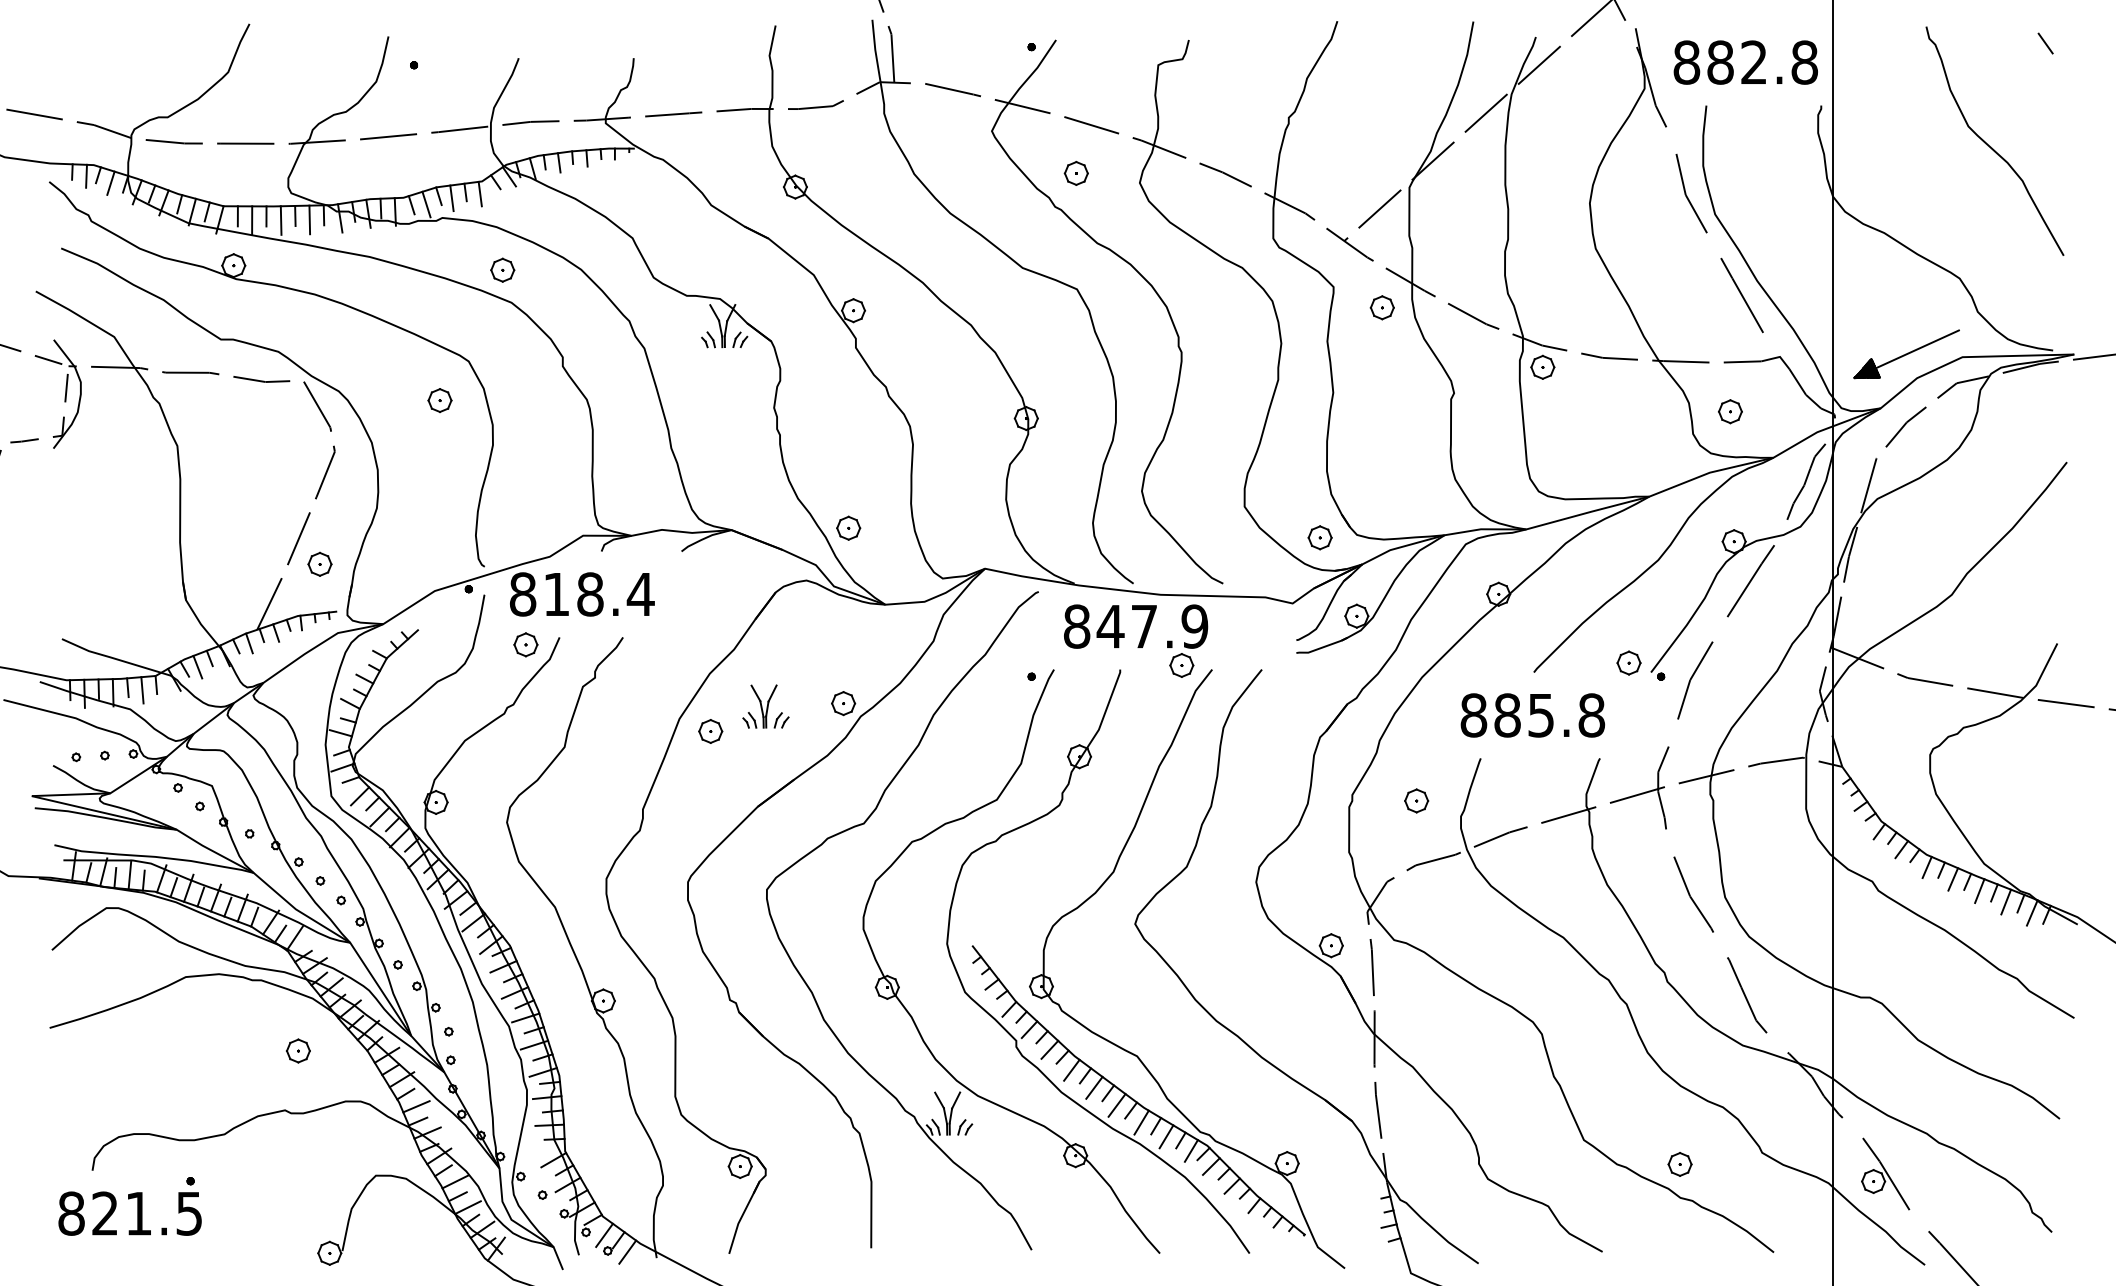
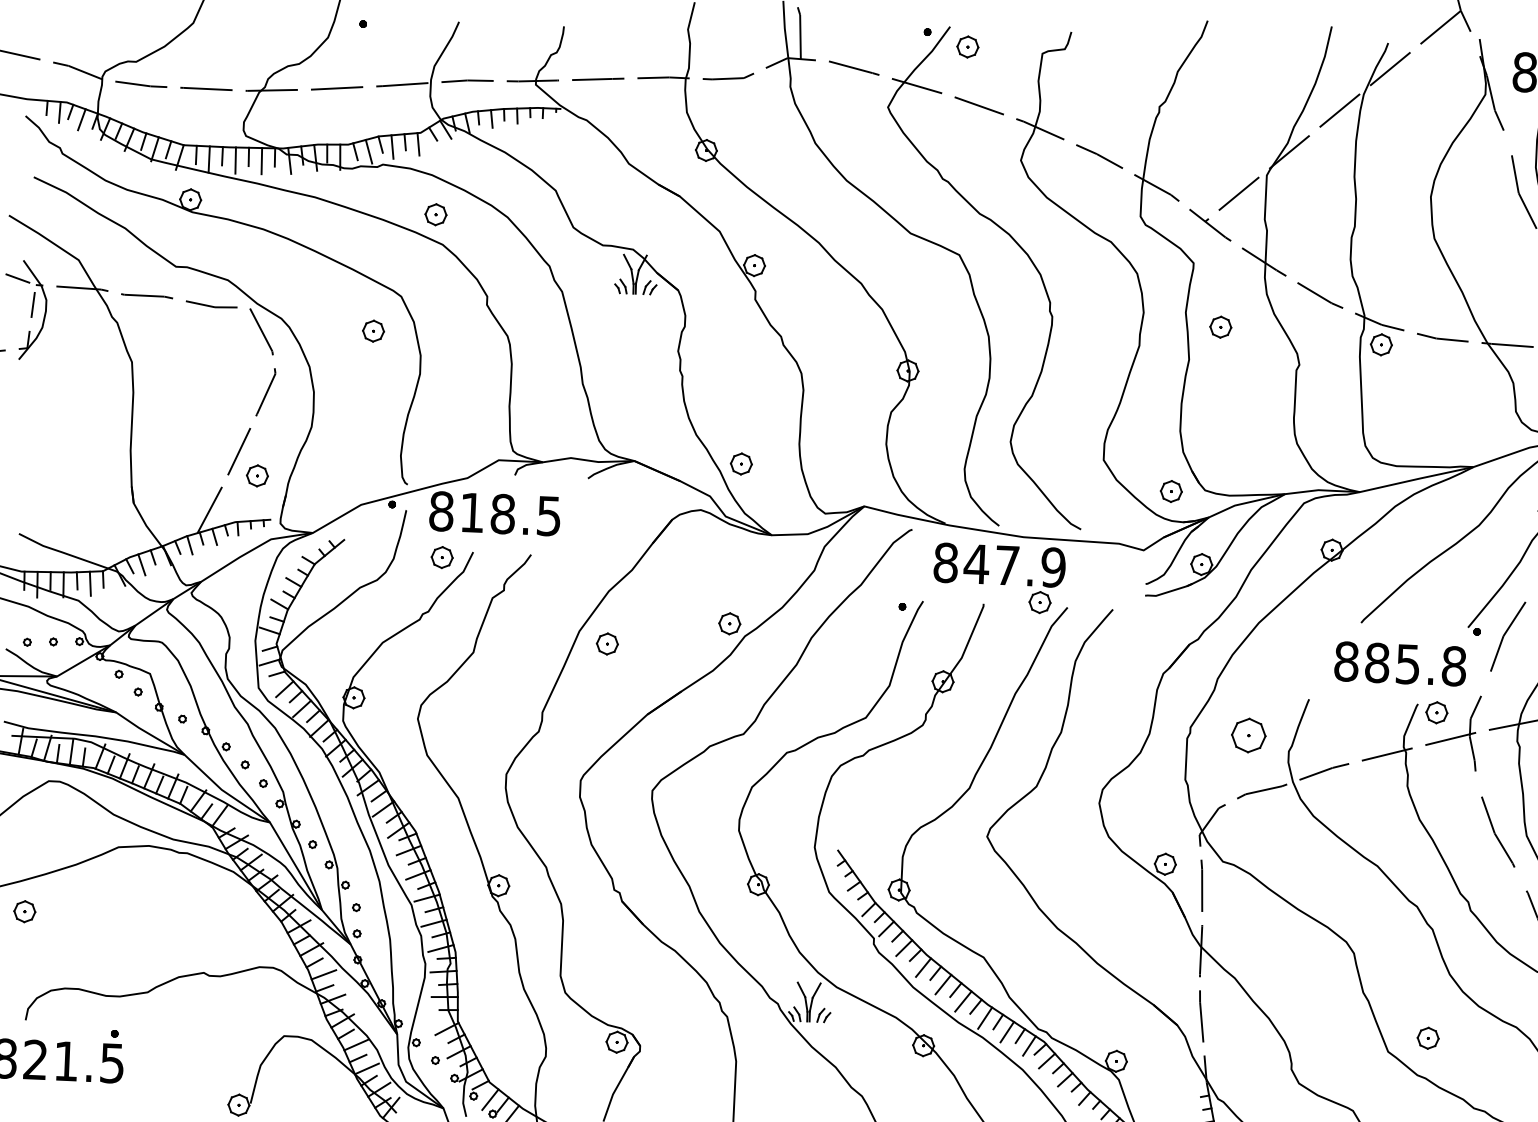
part: (1075, 172) -> (967, 46), moved
part: (1381, 307) -> (1220, 326), moved
text: (640, 594) -> (548, 516), 818.4 -> 818.5
part: (1628, 662) -> (1436, 712), moved
part: (765, 706) -> (658, 623), removed
text: (1532, 715) -> (1400, 664), moved
part: (1416, 800) -> (1248, 735), size x1.6
part: (298, 1050) -> (24, 911), moved
part: (1679, 1164) -> (1427, 1038), moved

